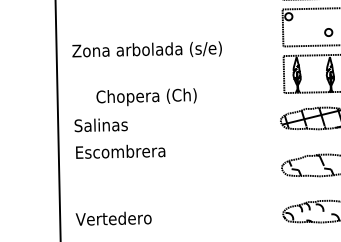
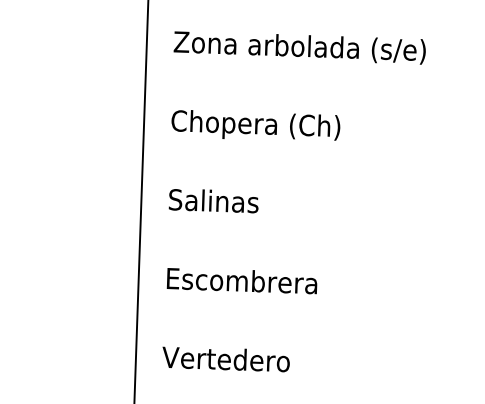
text: (146, 49) -> (298, 46), moved
text: (146, 97) -> (255, 126), moved
text: (120, 151) -> (241, 280), moved

